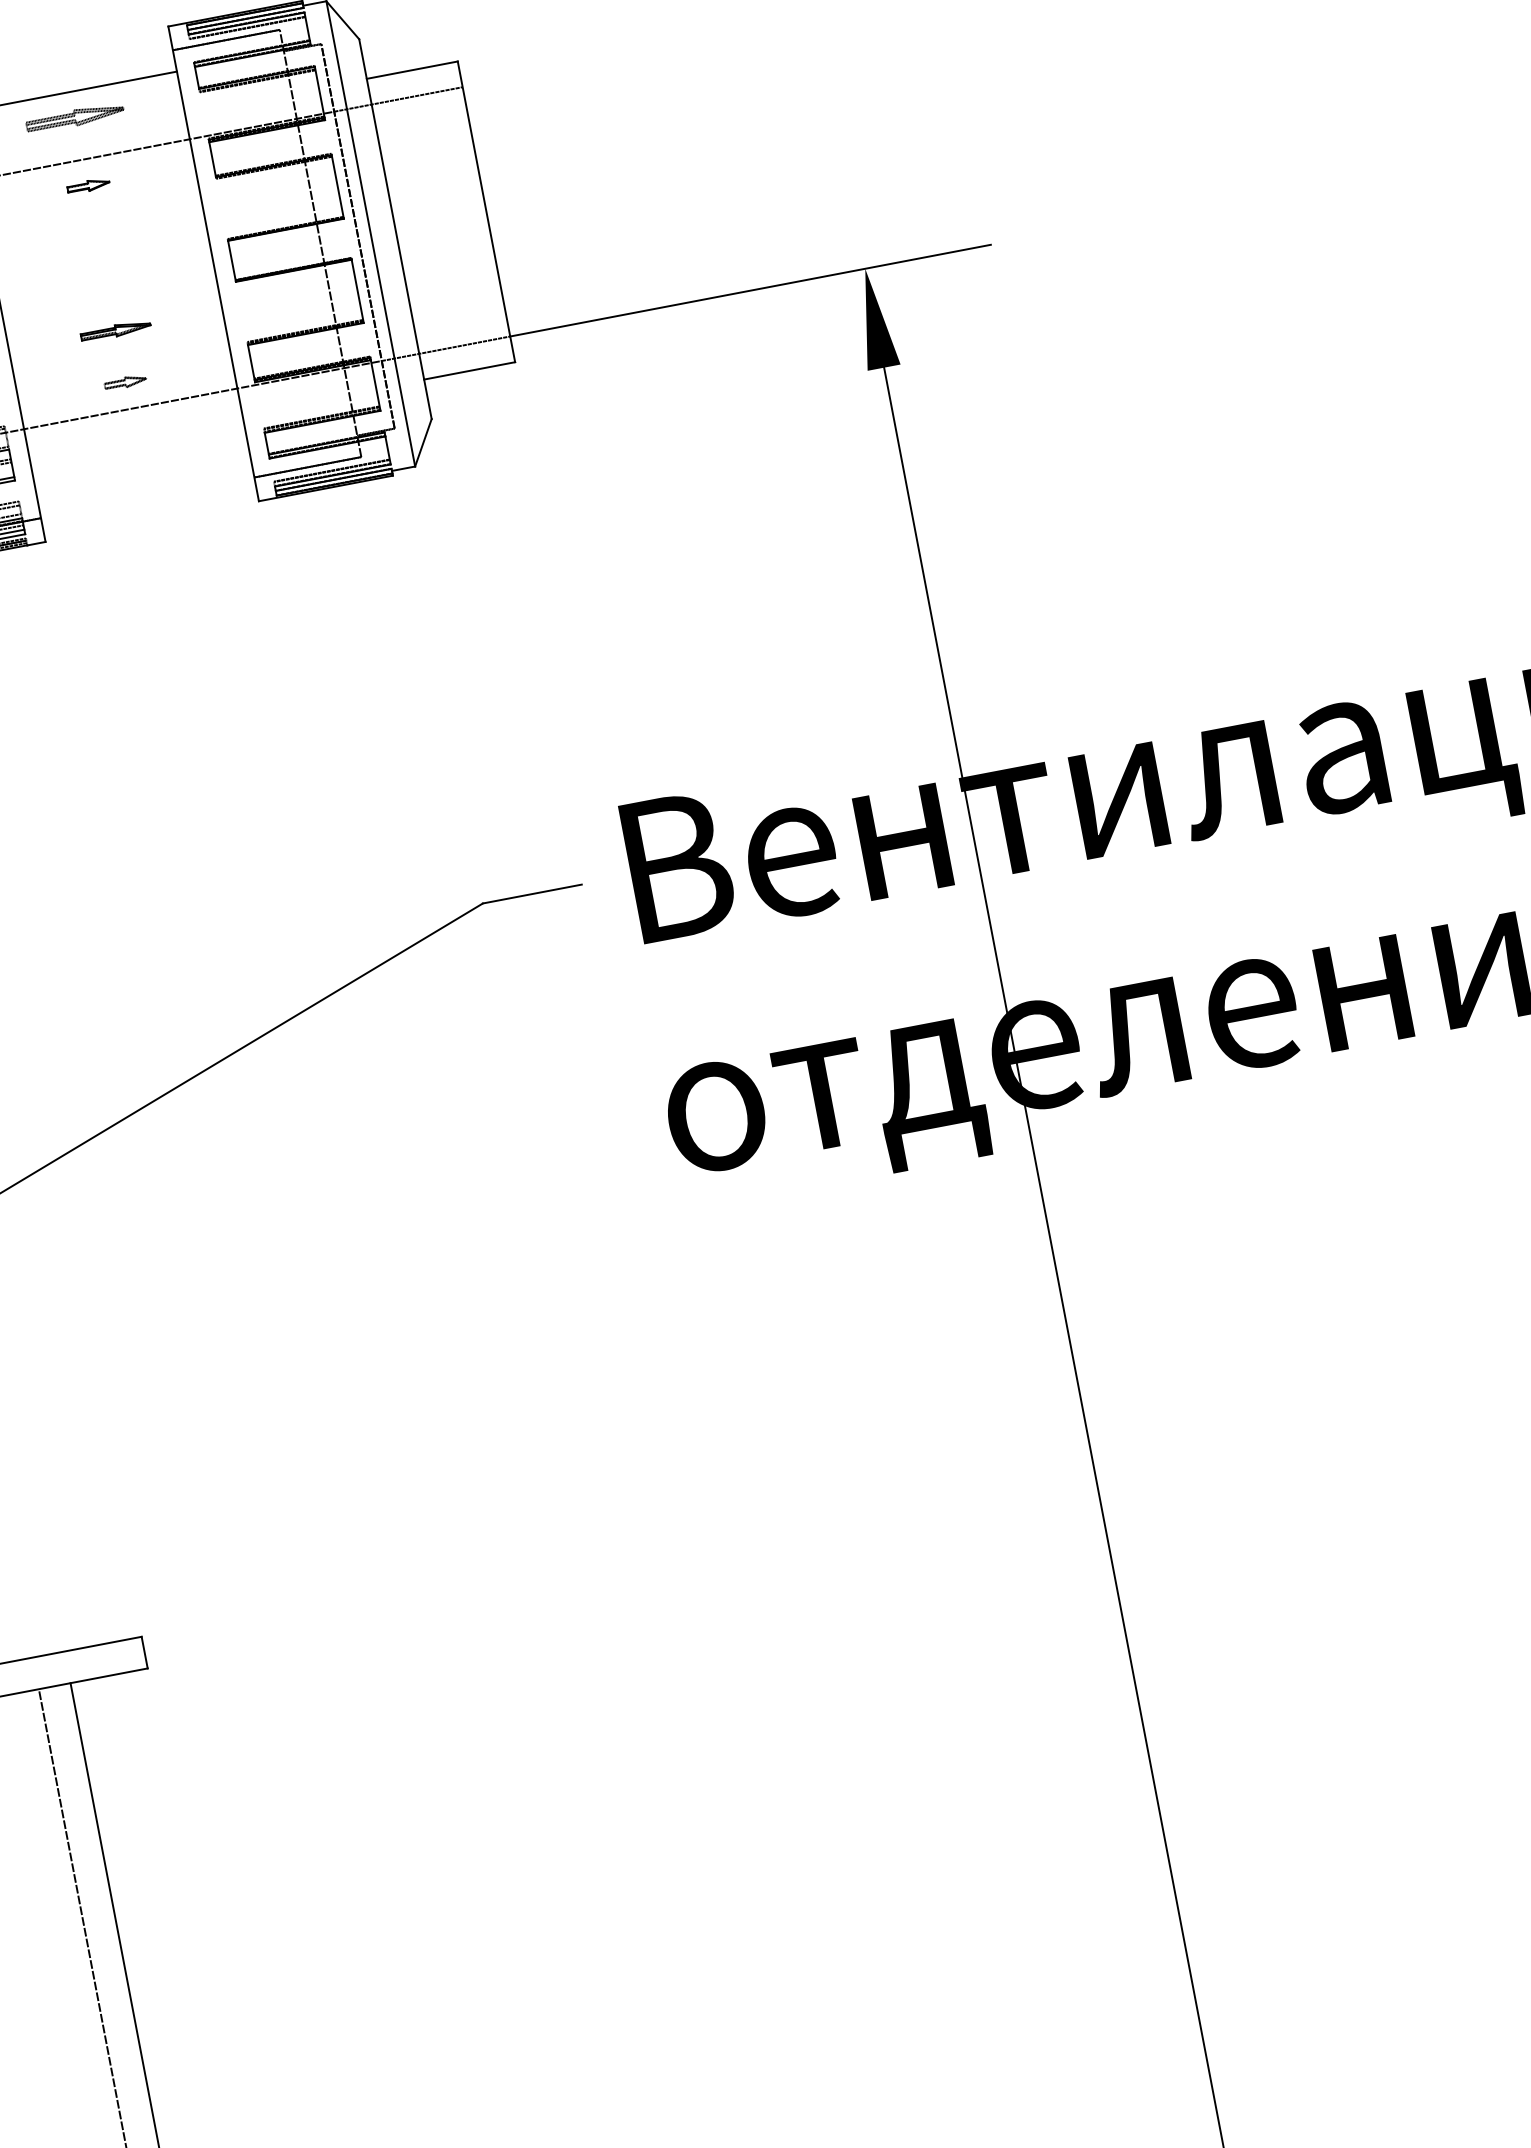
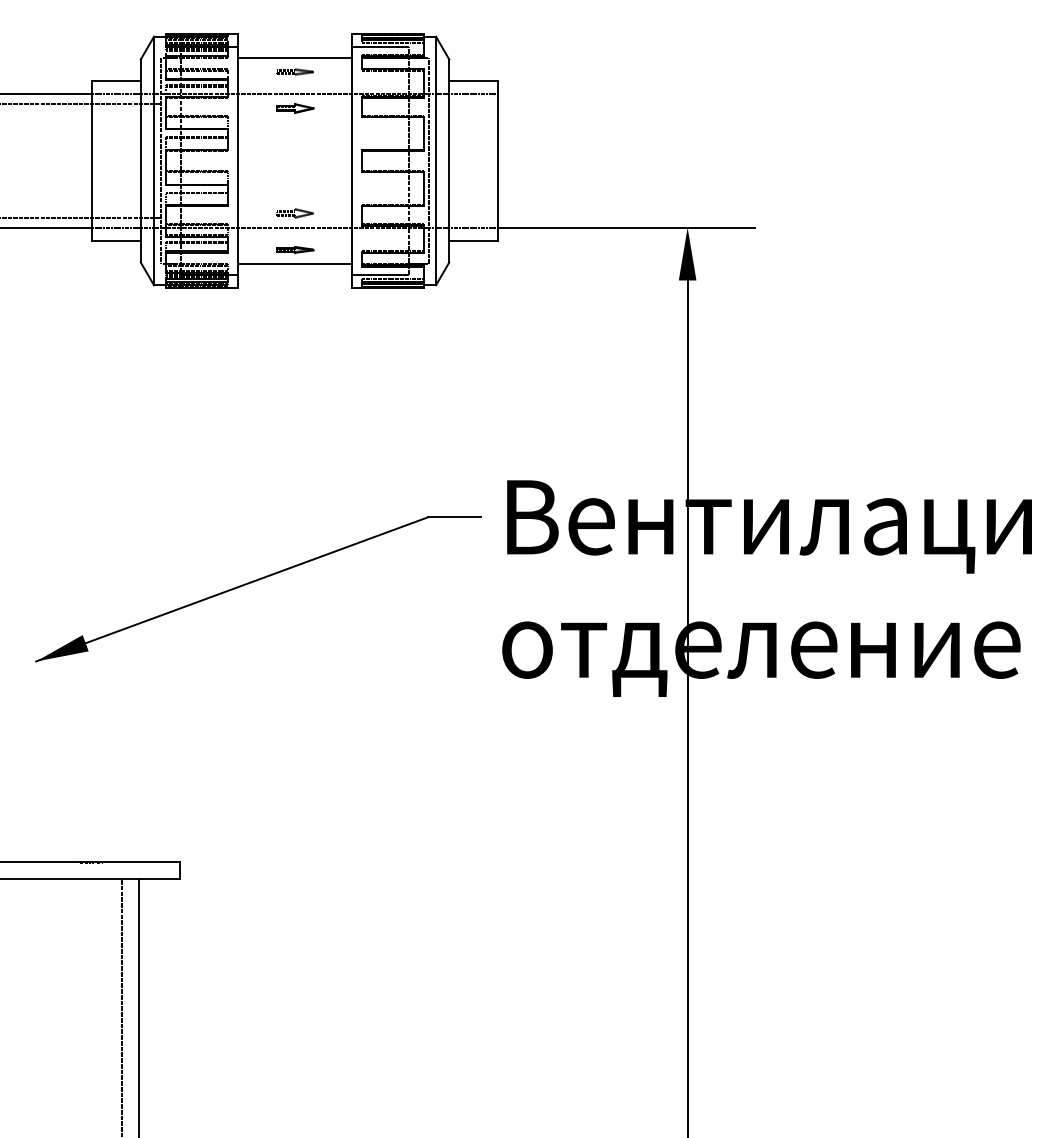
part: (74, 116) -> (294, 71), size x0.71
part: (89, 185) -> (295, 108), size x1.67
part: (116, 329) -> (295, 249), moved
part: (124, 382) -> (294, 213), size x1.67
line: (144, 475) -> (295, 263), added

